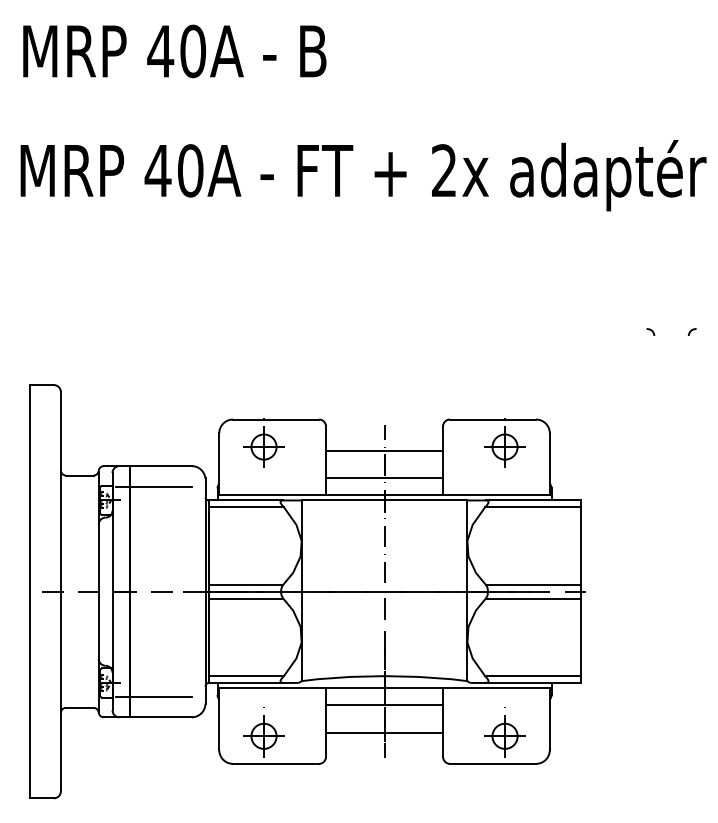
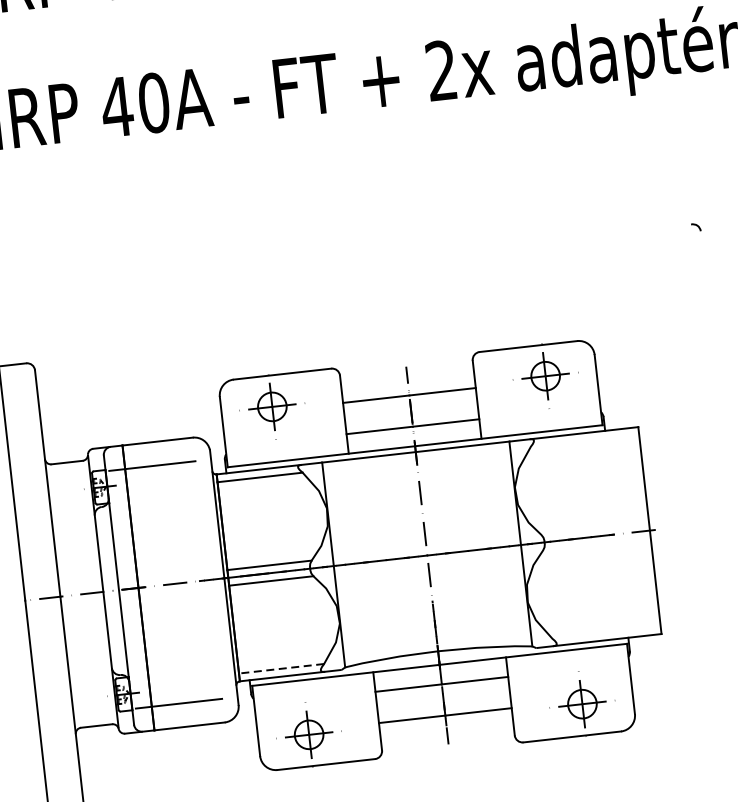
line: (532, 507) -> (584, 441), removed
line: (532, 584) -> (594, 528), removed
line: (532, 598) -> (596, 544), removed
line: (246, 676) -> (281, 669), solid -> dashed
line: (532, 676) -> (605, 632), removed

